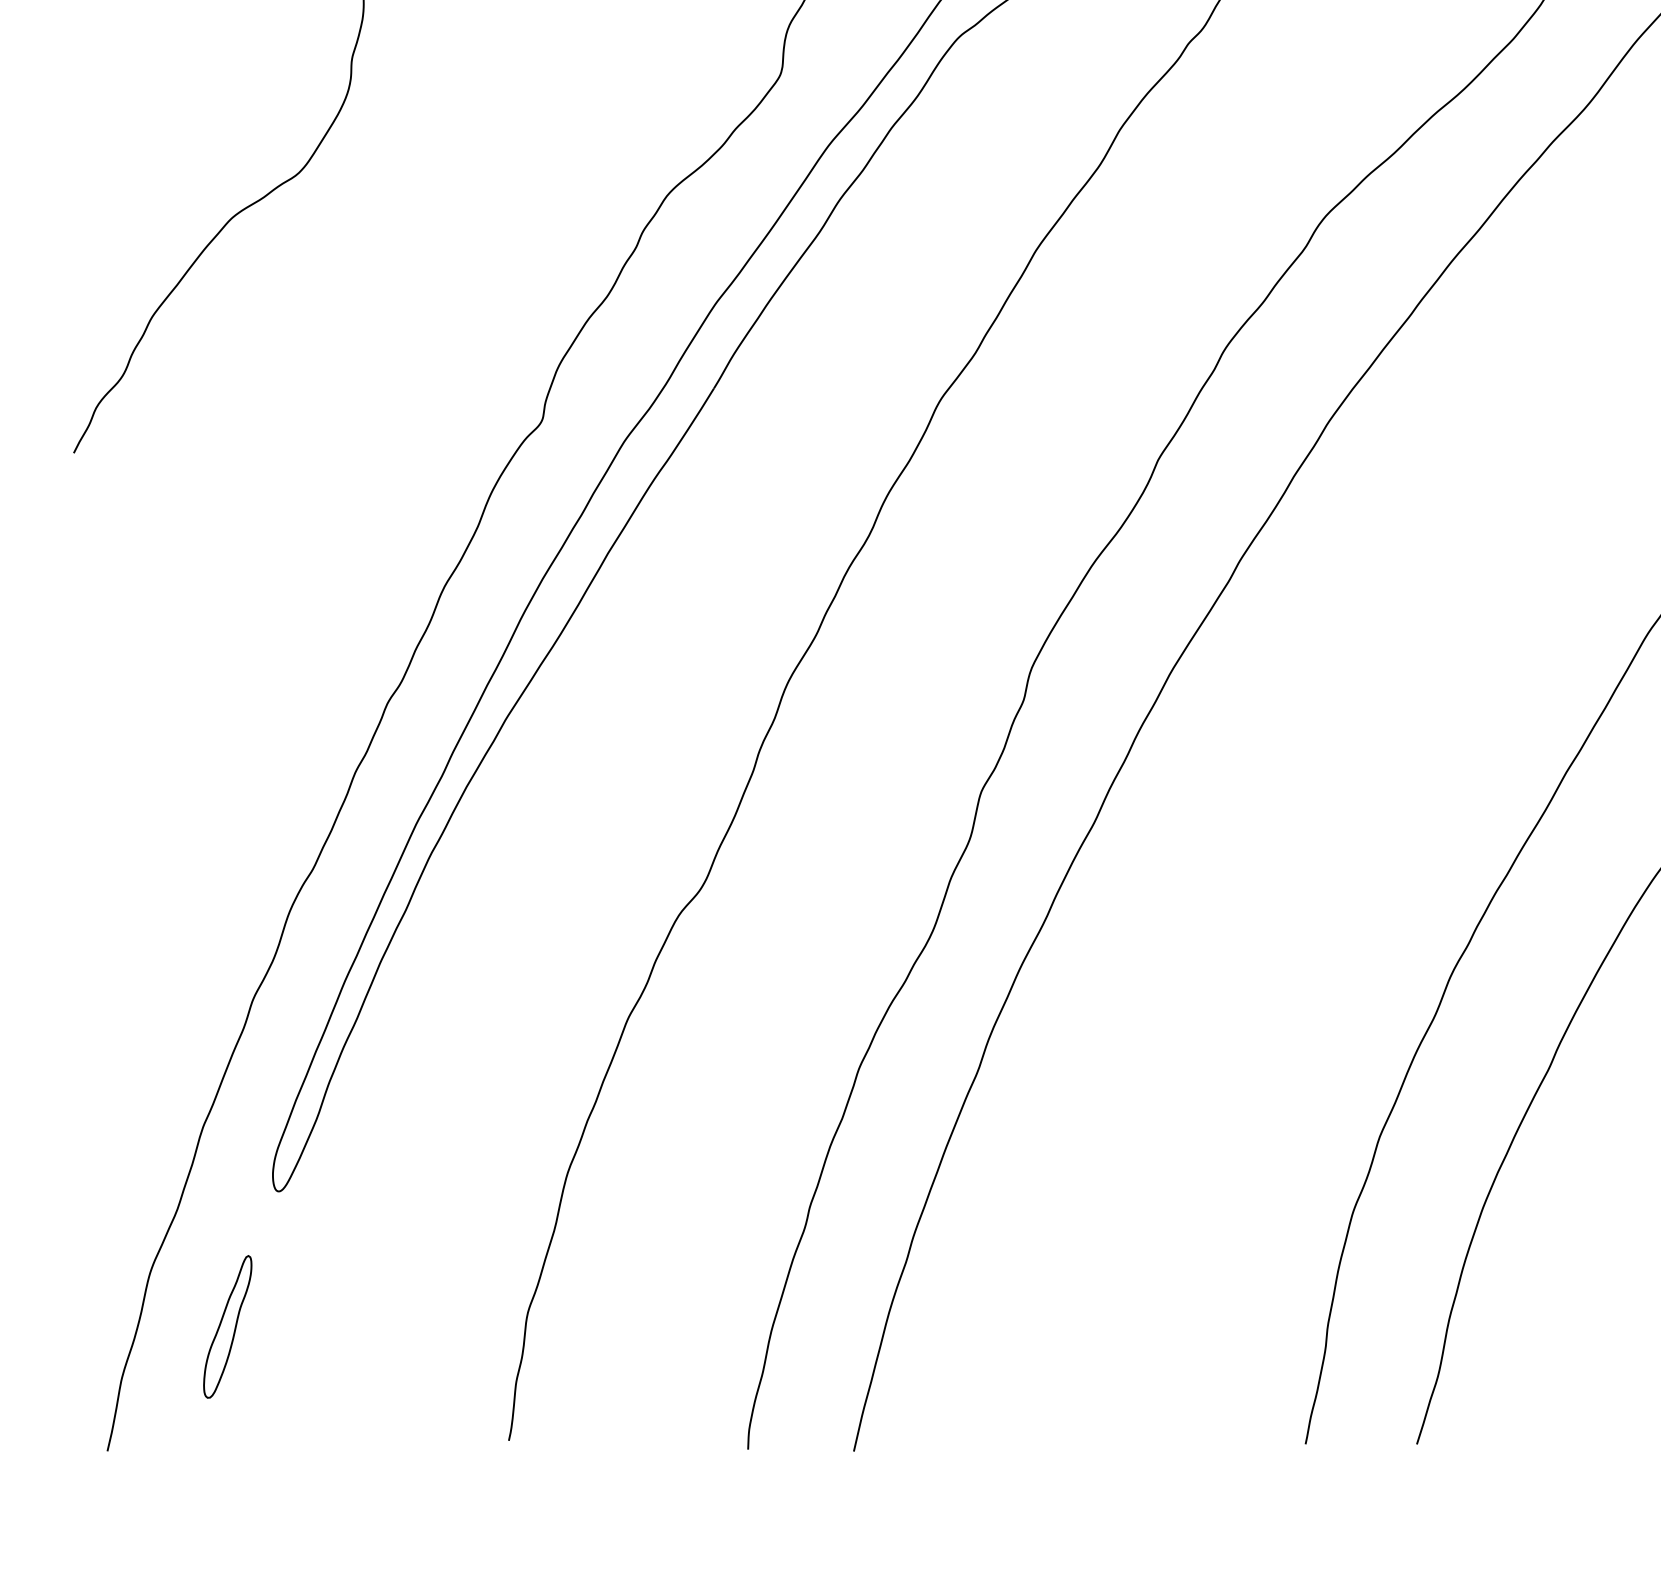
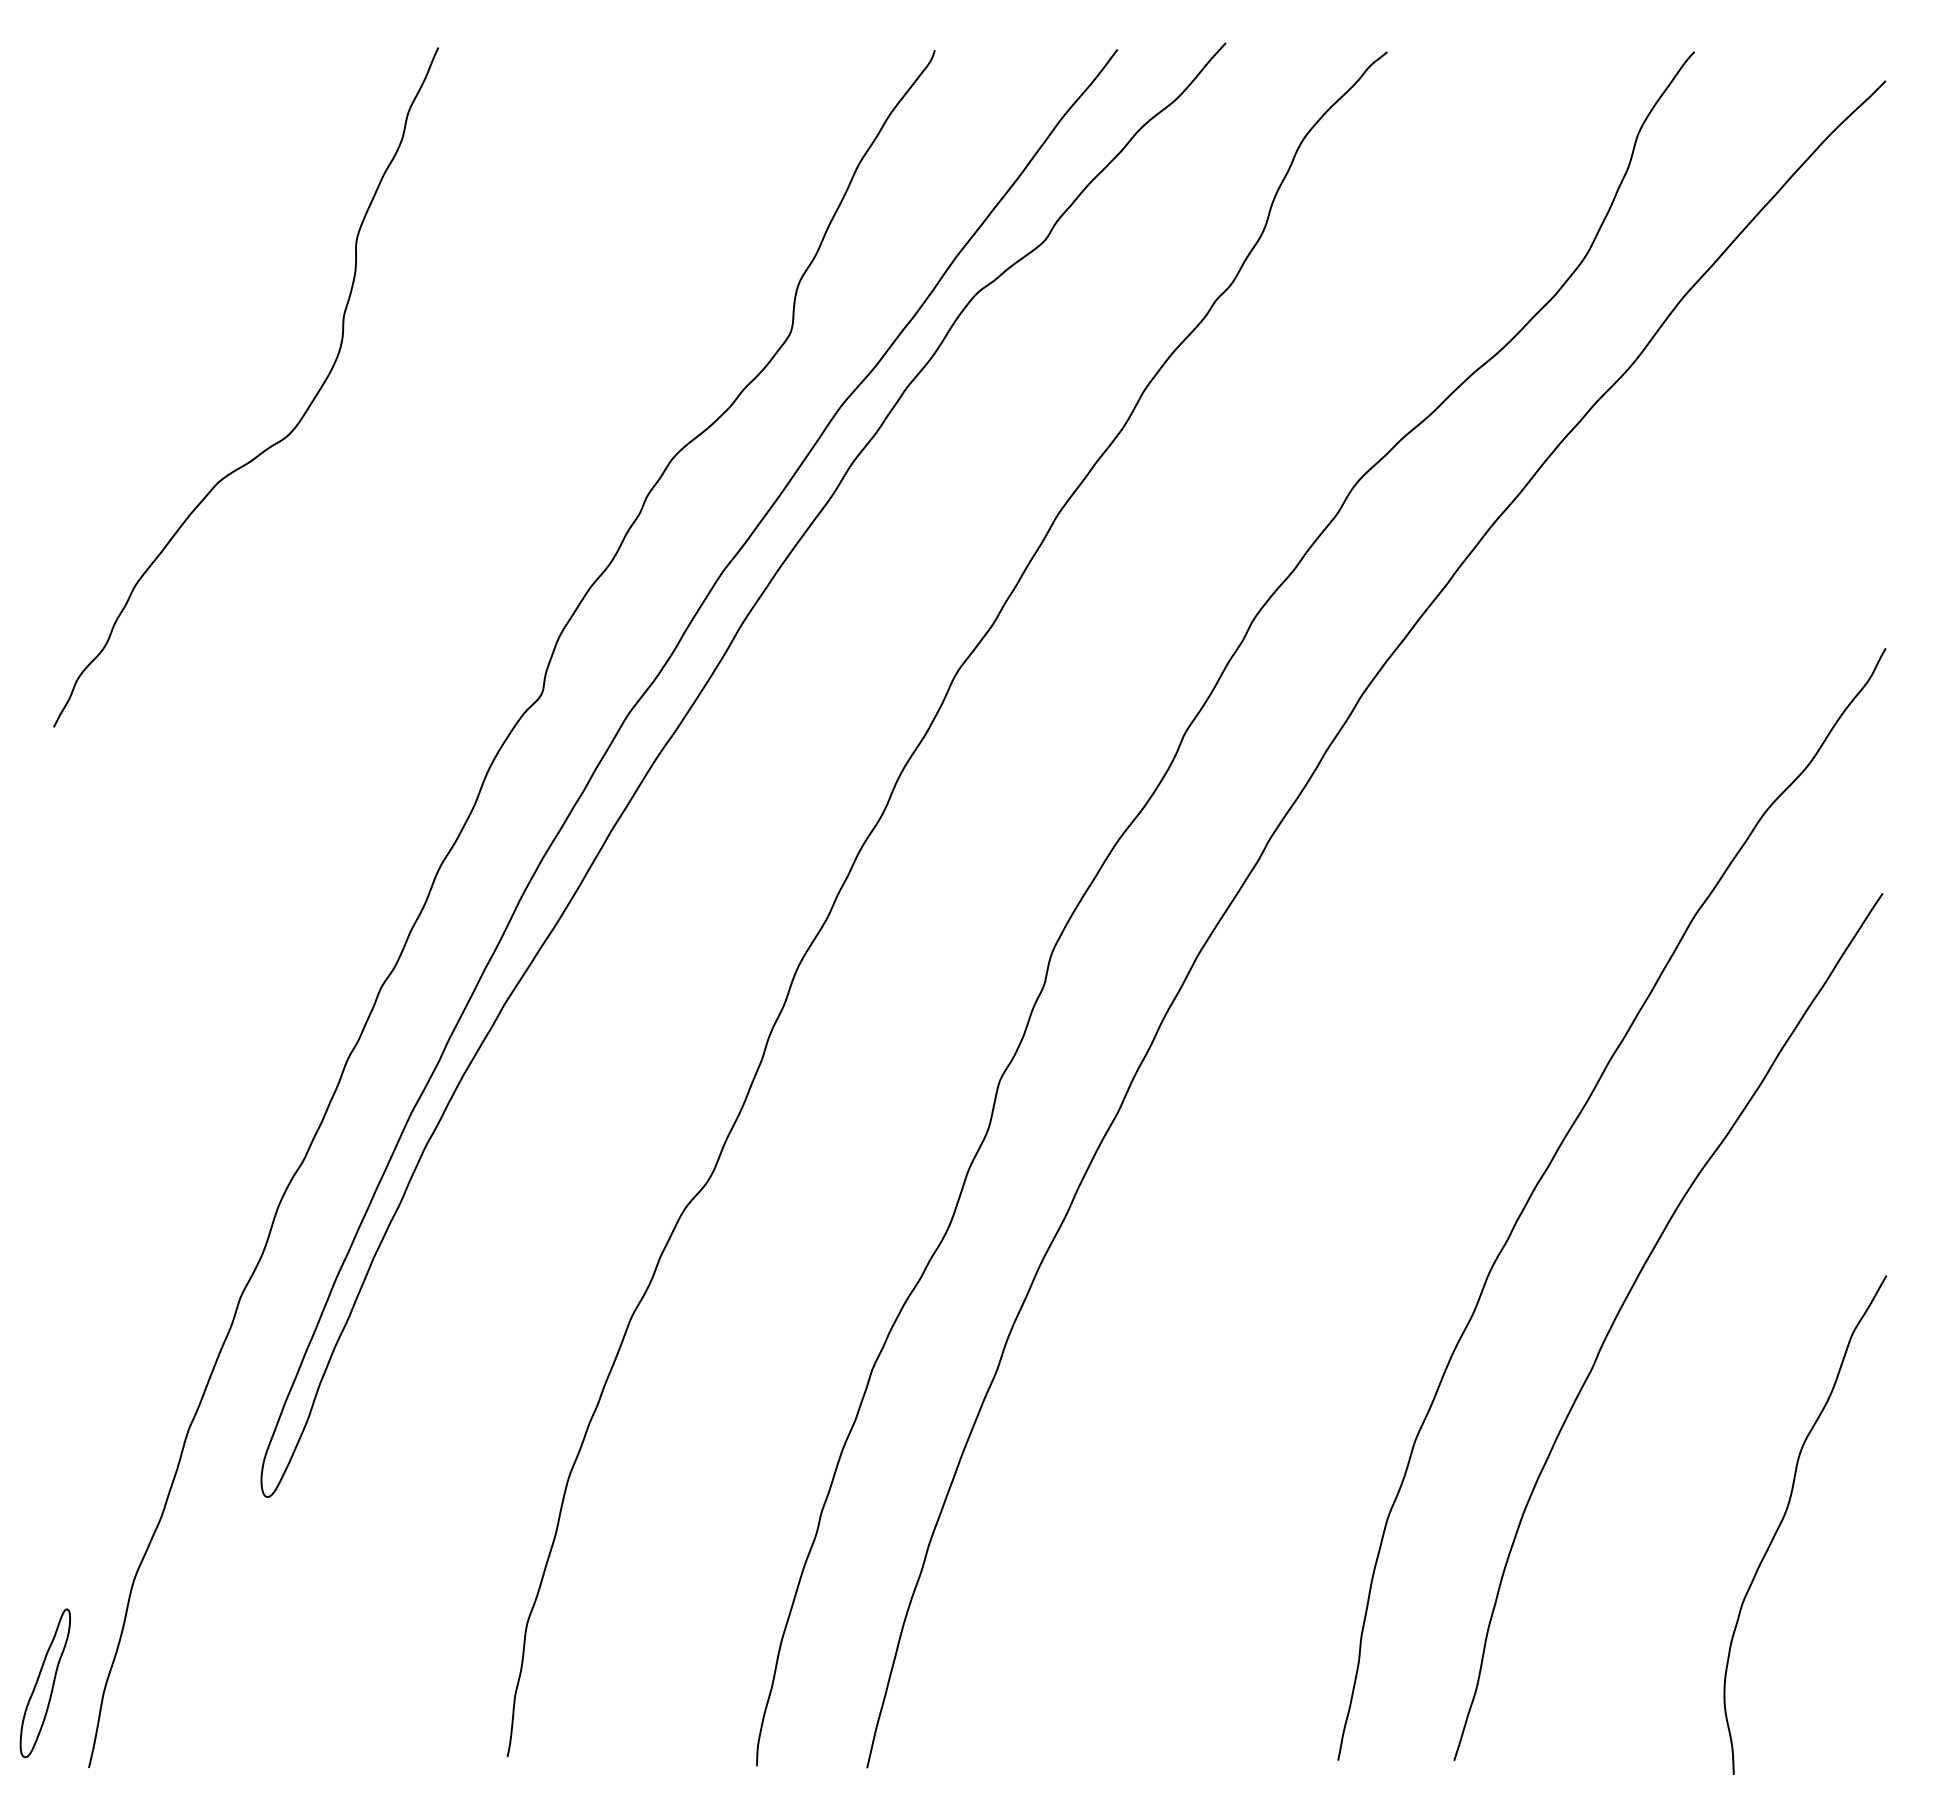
part: (226, 1327) -> (44, 1683), moved

